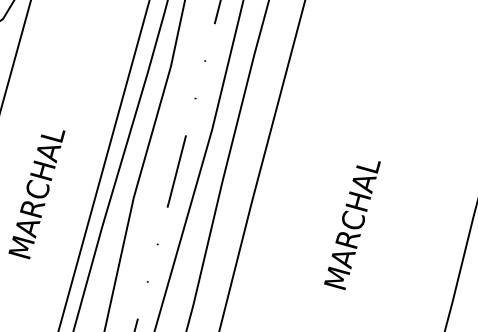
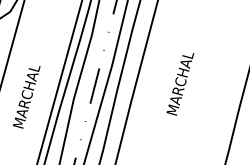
text: (352, 225) -> (180, 84), moved

